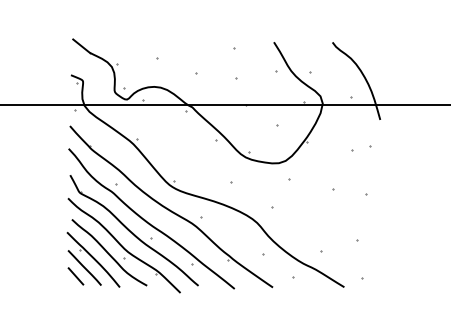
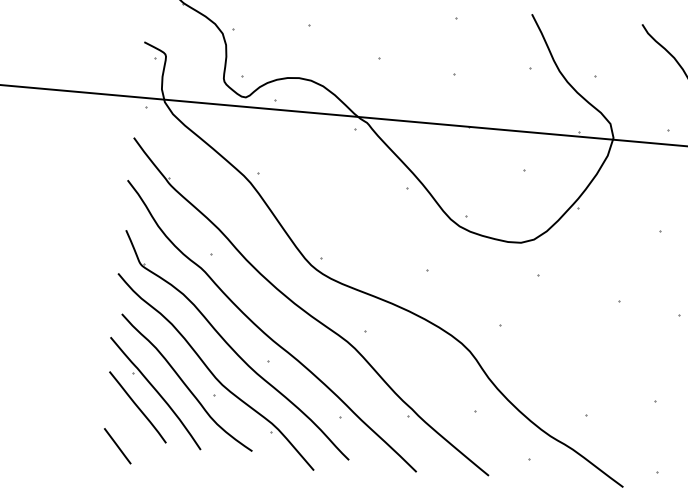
line: (75, 276) -> (116, 446), moved

